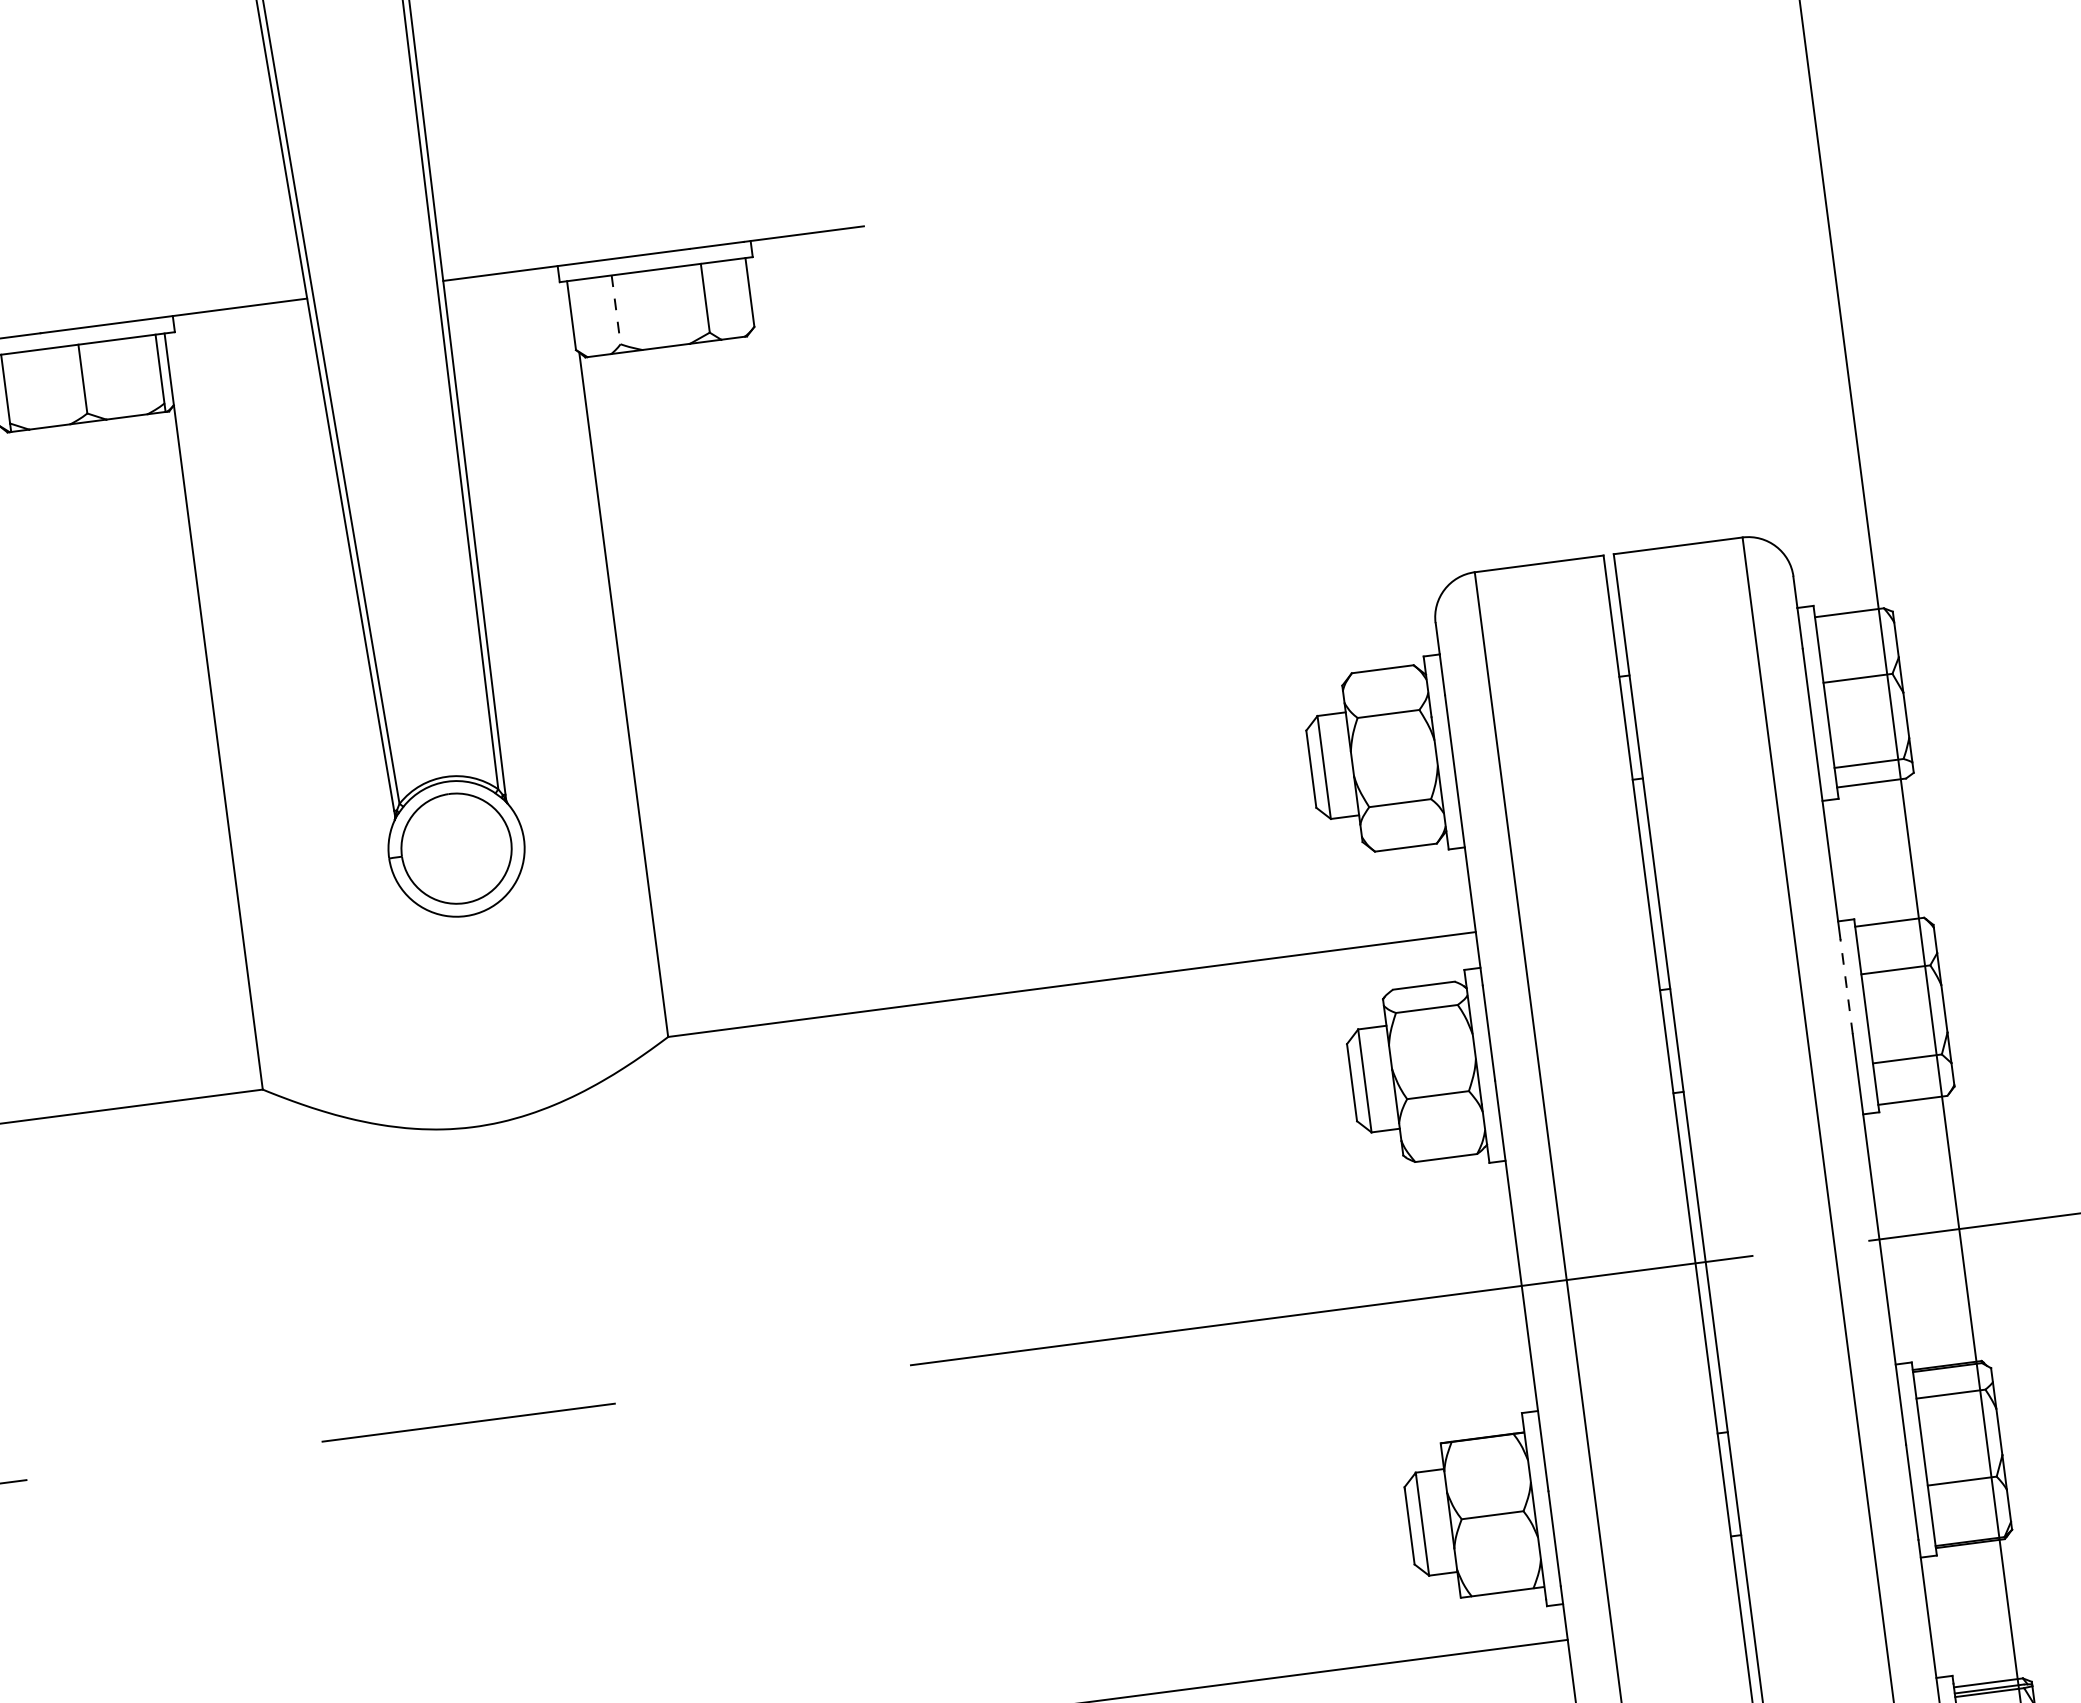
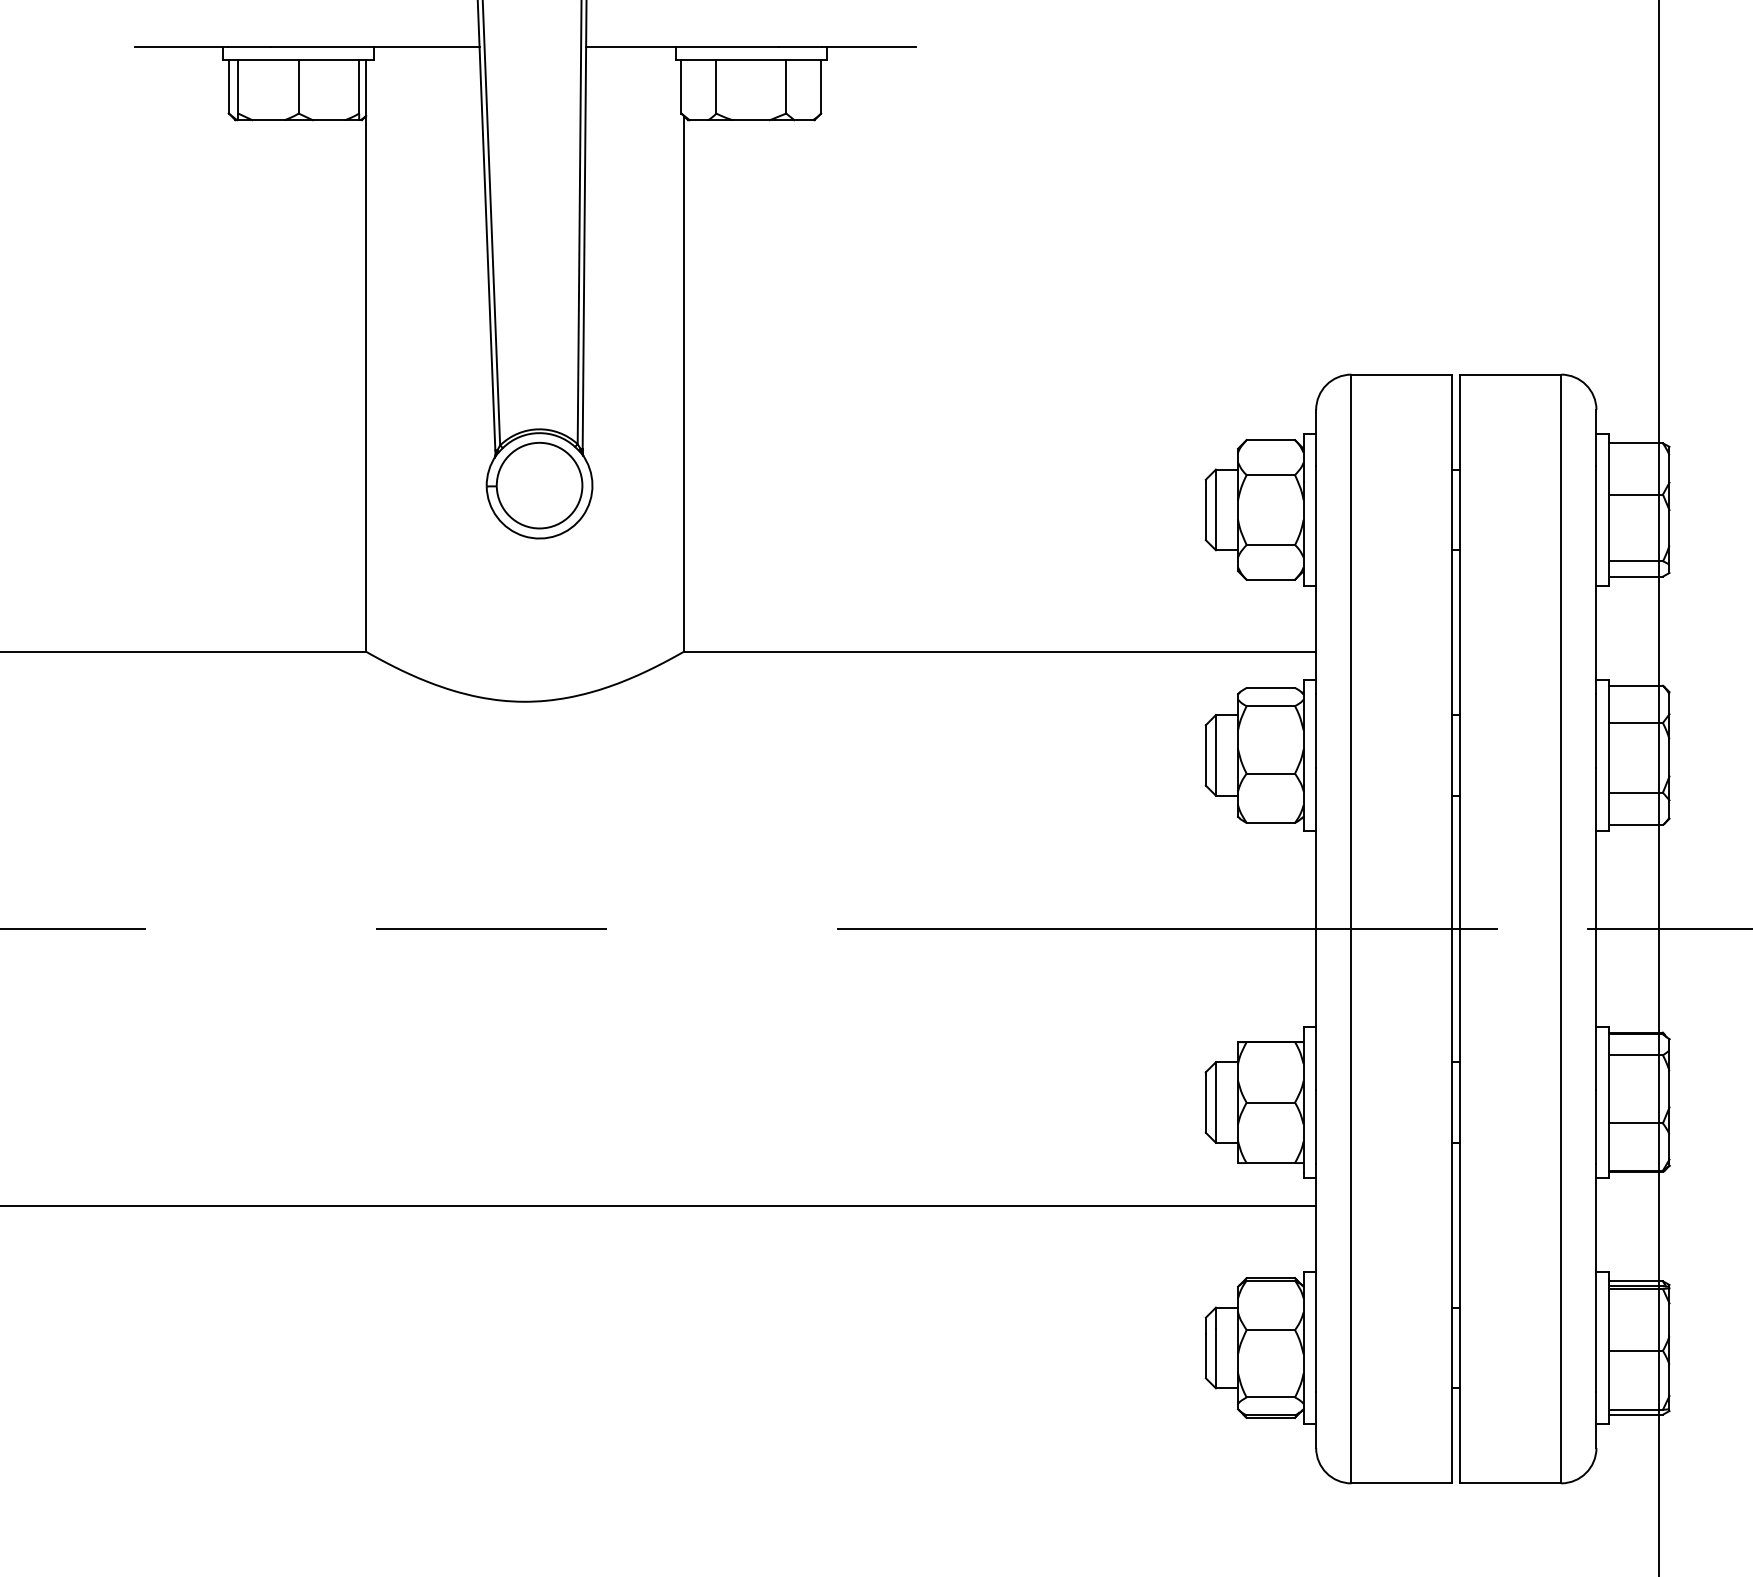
line: (616, 309) -> (716, 86), dashed -> solid
line: (1846, 986) -> (1596, 730), dashed -> solid

